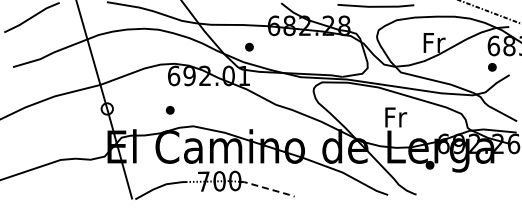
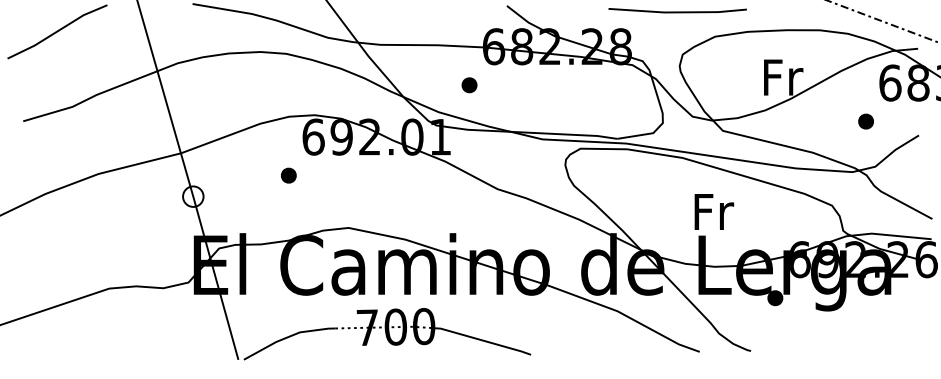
part: (249, 46) -> (469, 84), moved
part: (492, 67) -> (866, 121), moved
part: (169, 110) -> (287, 175), moved
line: (268, 188) -> (484, 340), dashed -> solid

